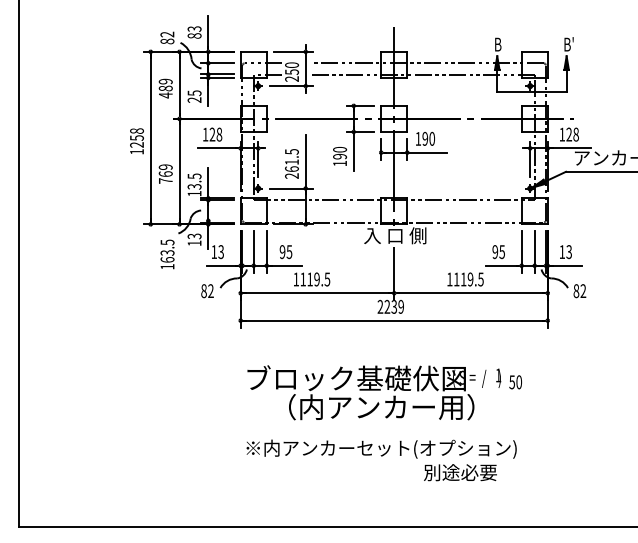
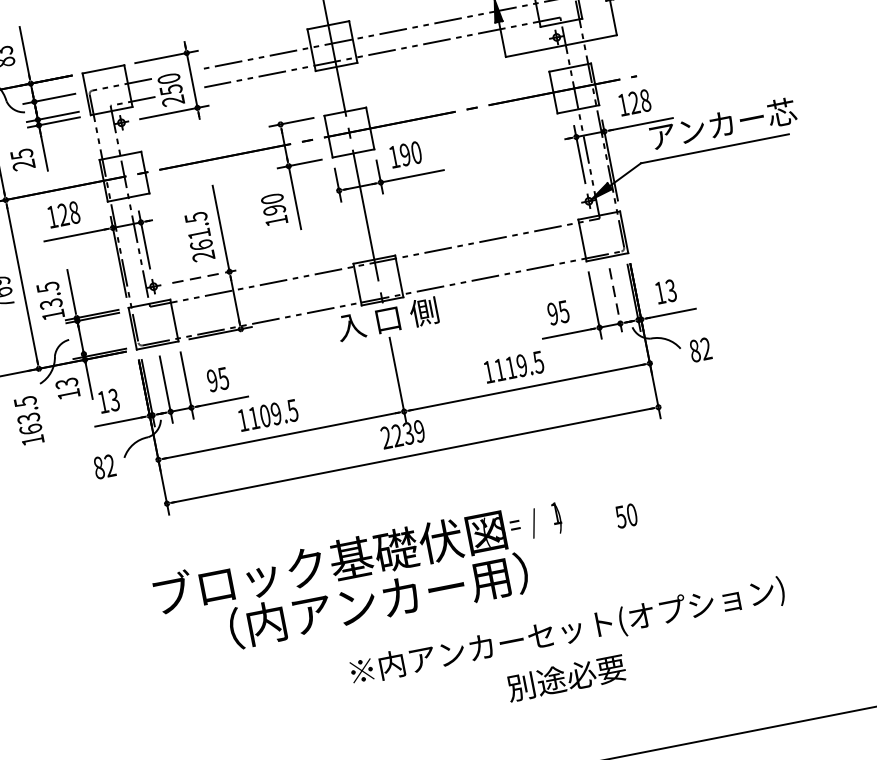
line: (291, 188) -> (206, 276), solid -> dashed
line: (534, 251) -> (615, 300), solid -> dashed
text: (309, 279) -> (264, 416), 1119.5 -> 1109.5
text: (374, 392) -> (362, 579), moved
text: (381, 448) -> (567, 630), moved

